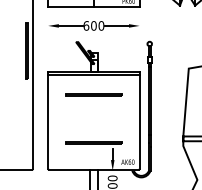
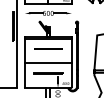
line: (92, 123) -> (47, 63), added

